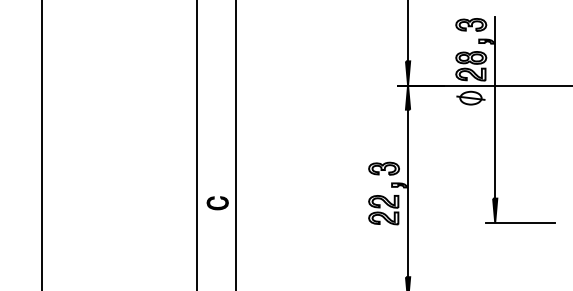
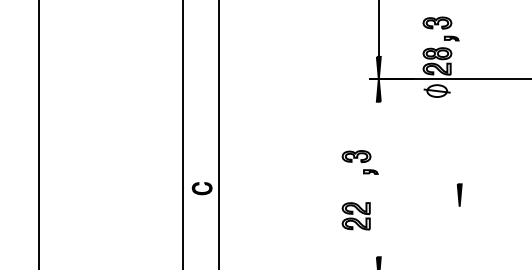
line: (495, 107) -> (459, 99), removed
line: (408, 193) -> (379, 179), removed
part: (383, 210) -> (356, 216), moved
line: (519, 222) -> (482, 206), removed

